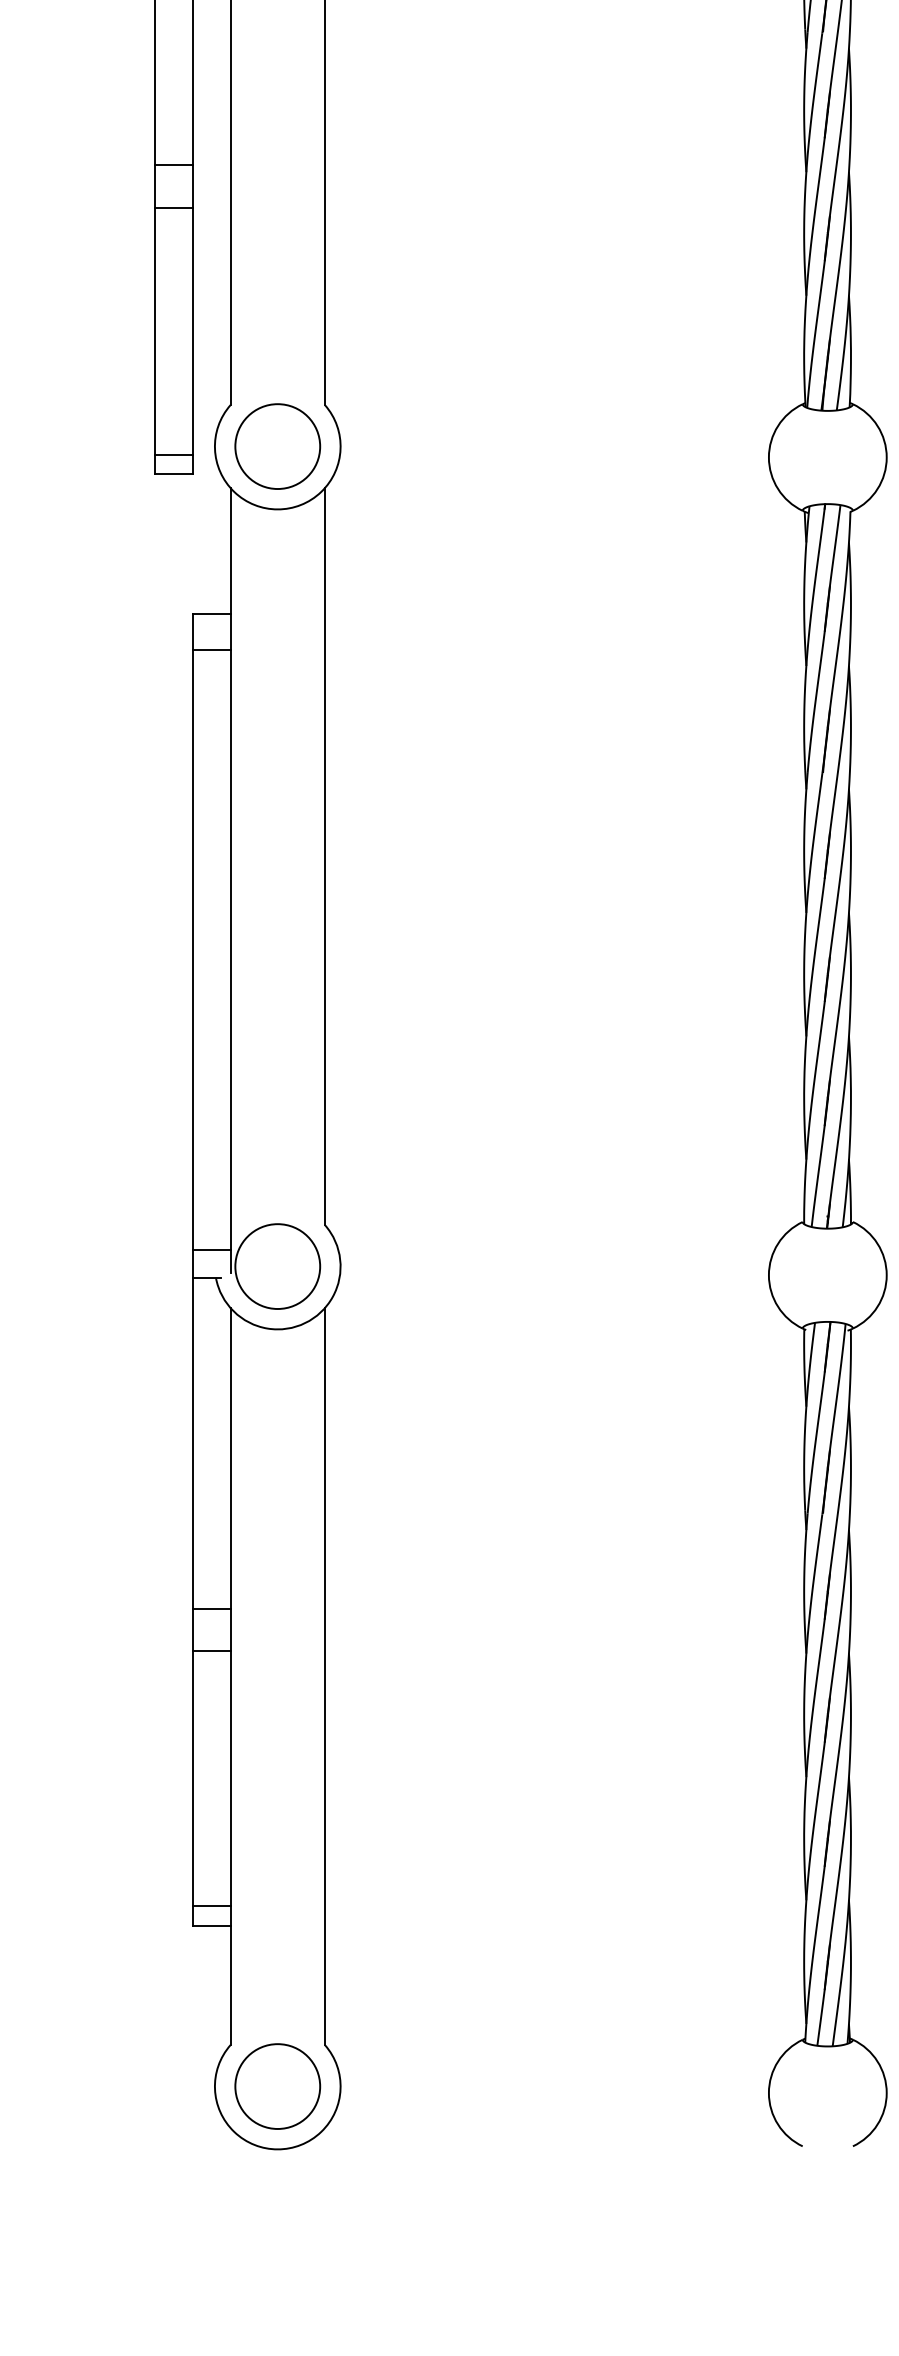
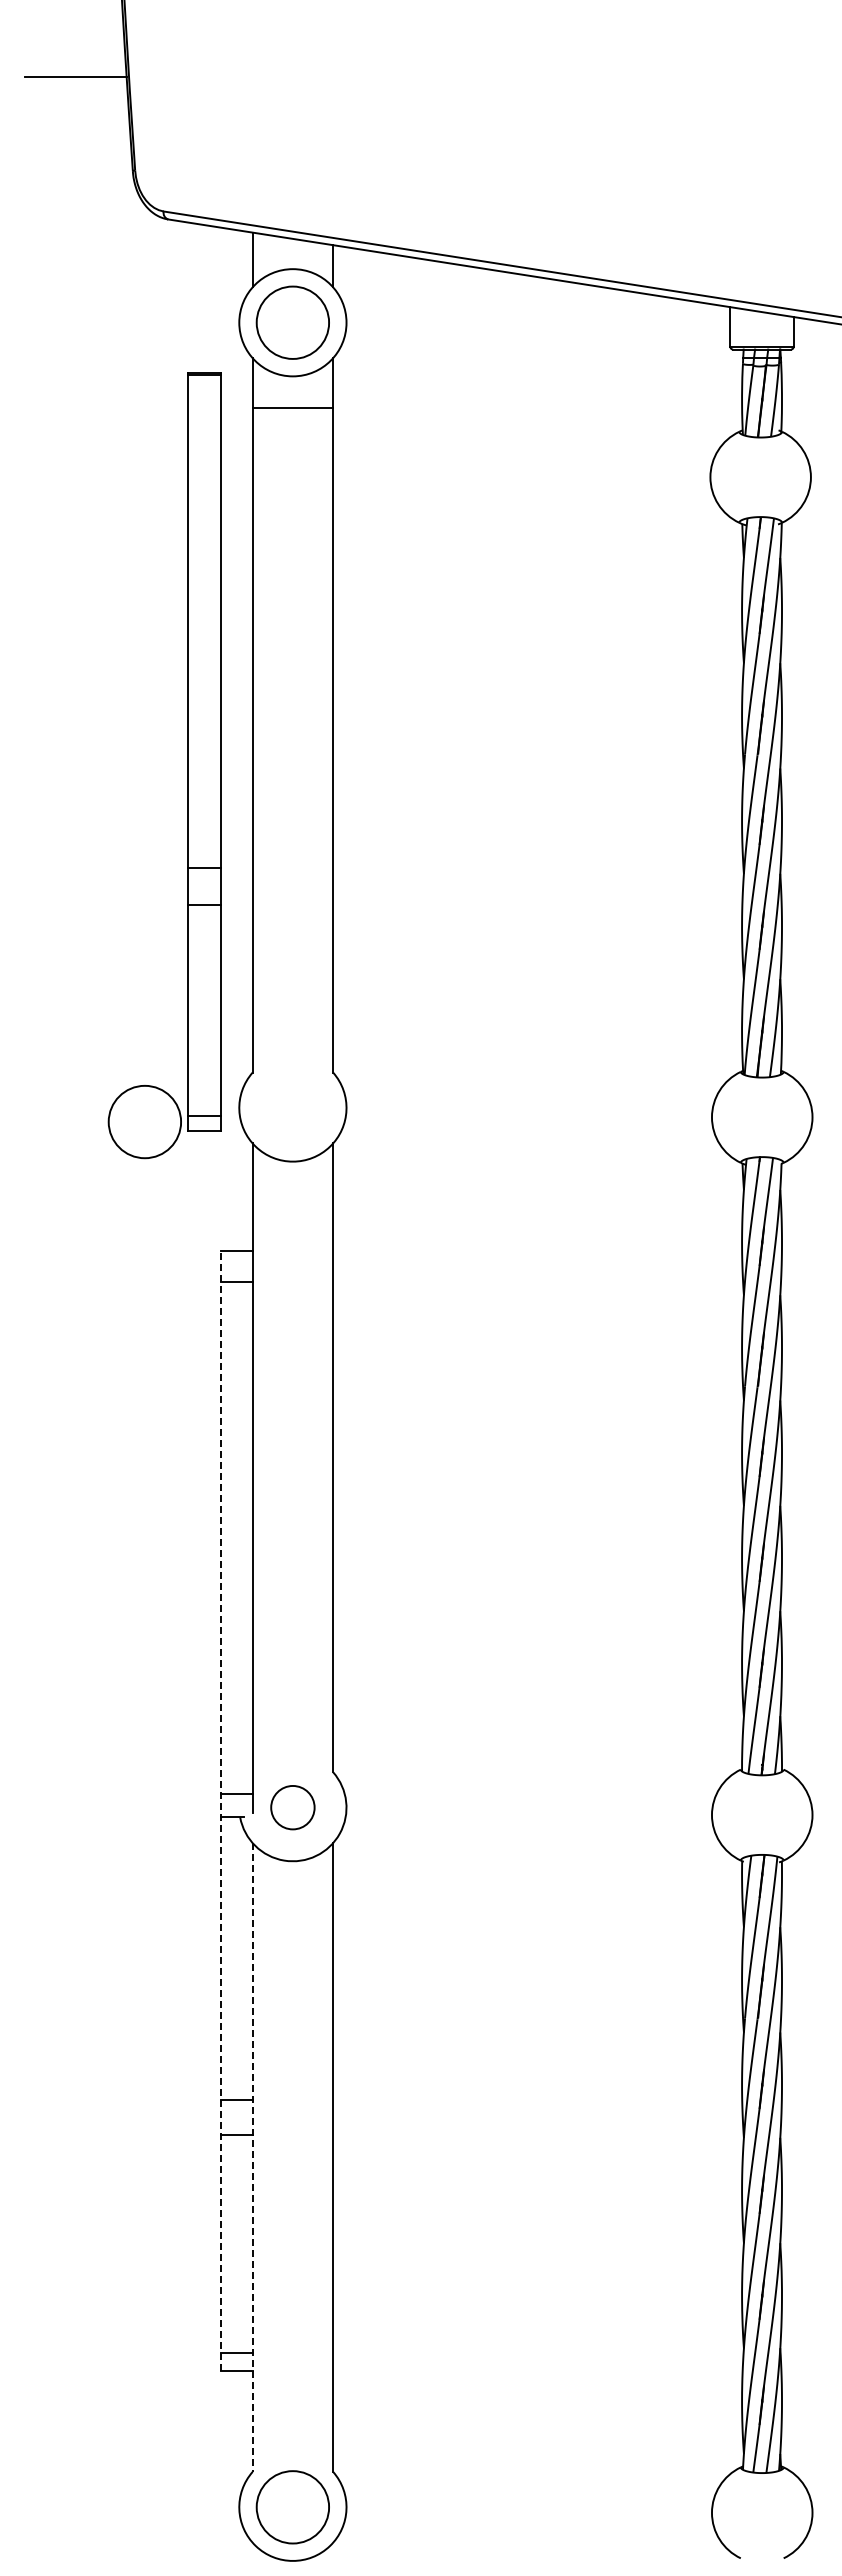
circle: (277, 447) -> (144, 1122), moved
circle: (277, 1266) -> (292, 1807), size x0.6
line: (192, 1269) -> (220, 1810), solid -> dashed
line: (230, 1677) -> (252, 2158), solid -> dashed

